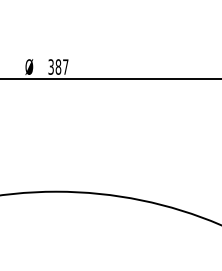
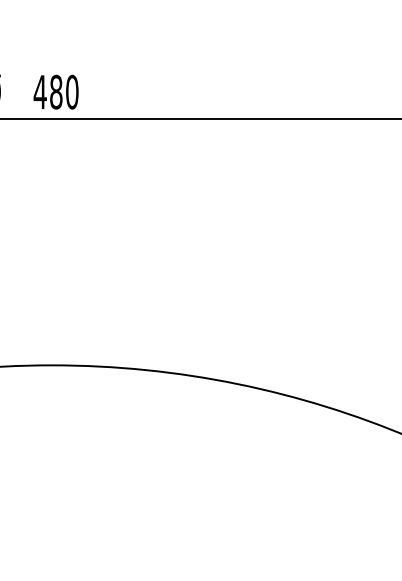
text: (58, 66) -> (56, 90), 387 -> 480

